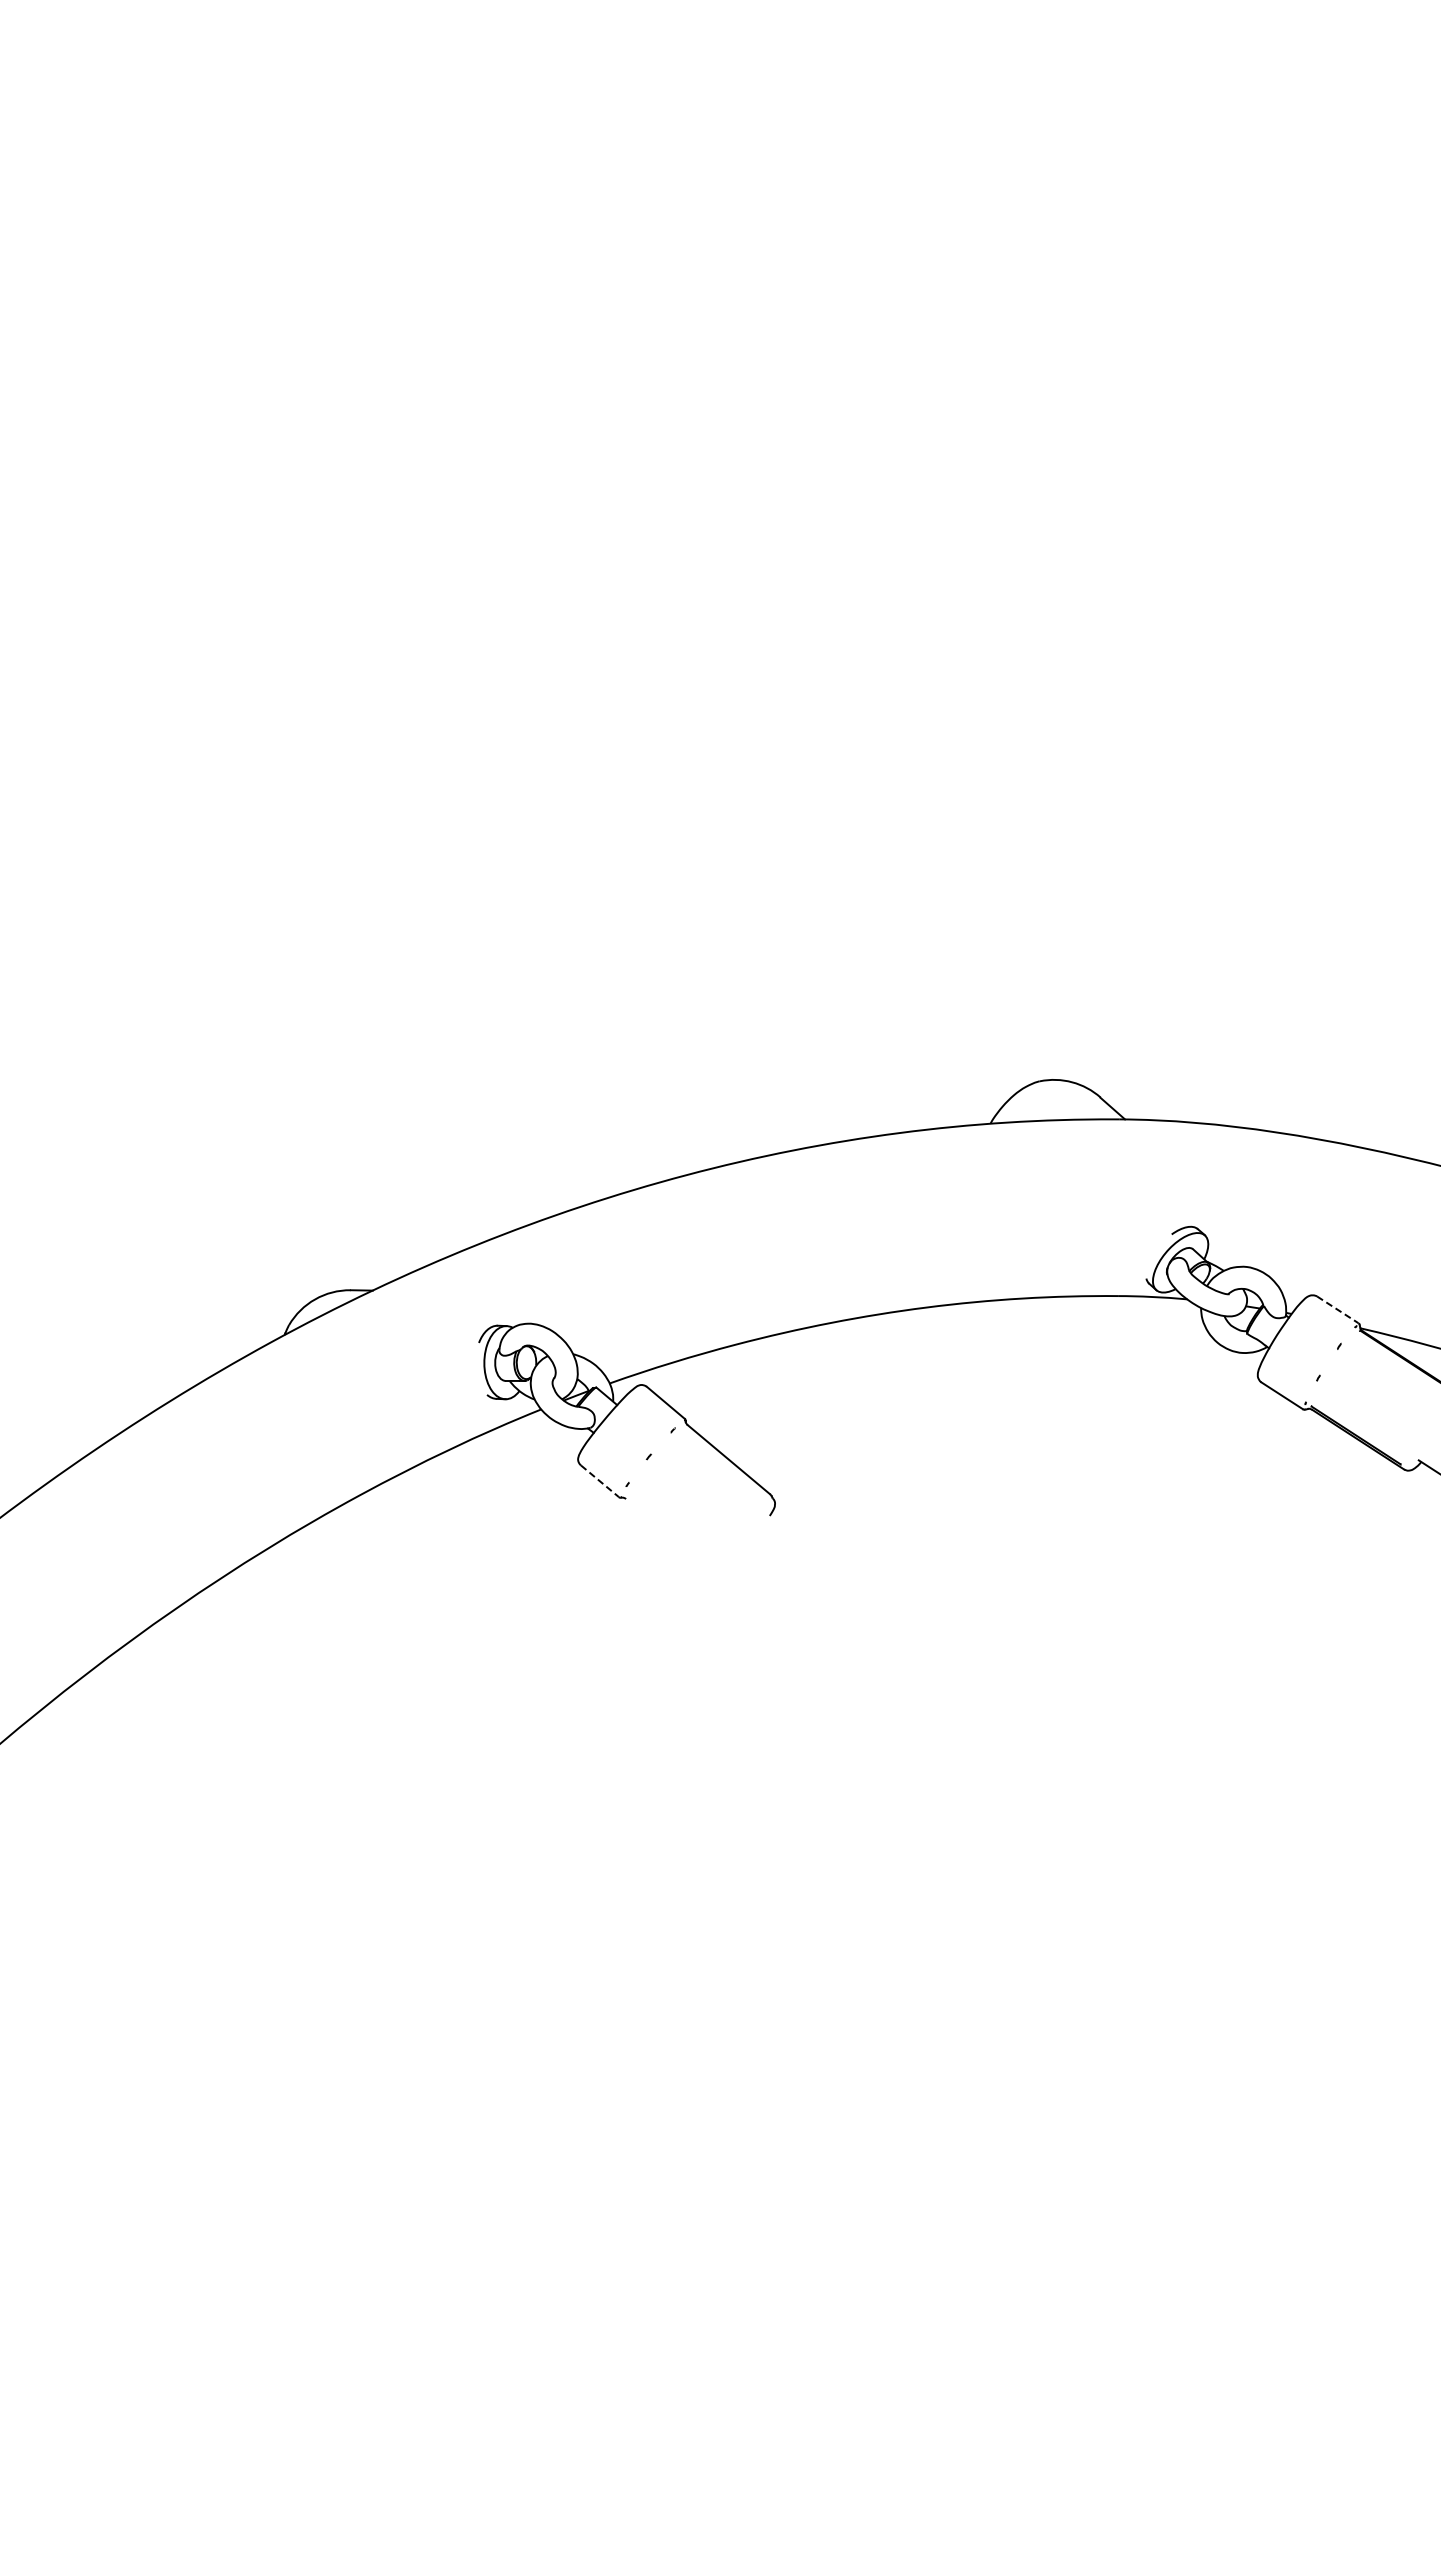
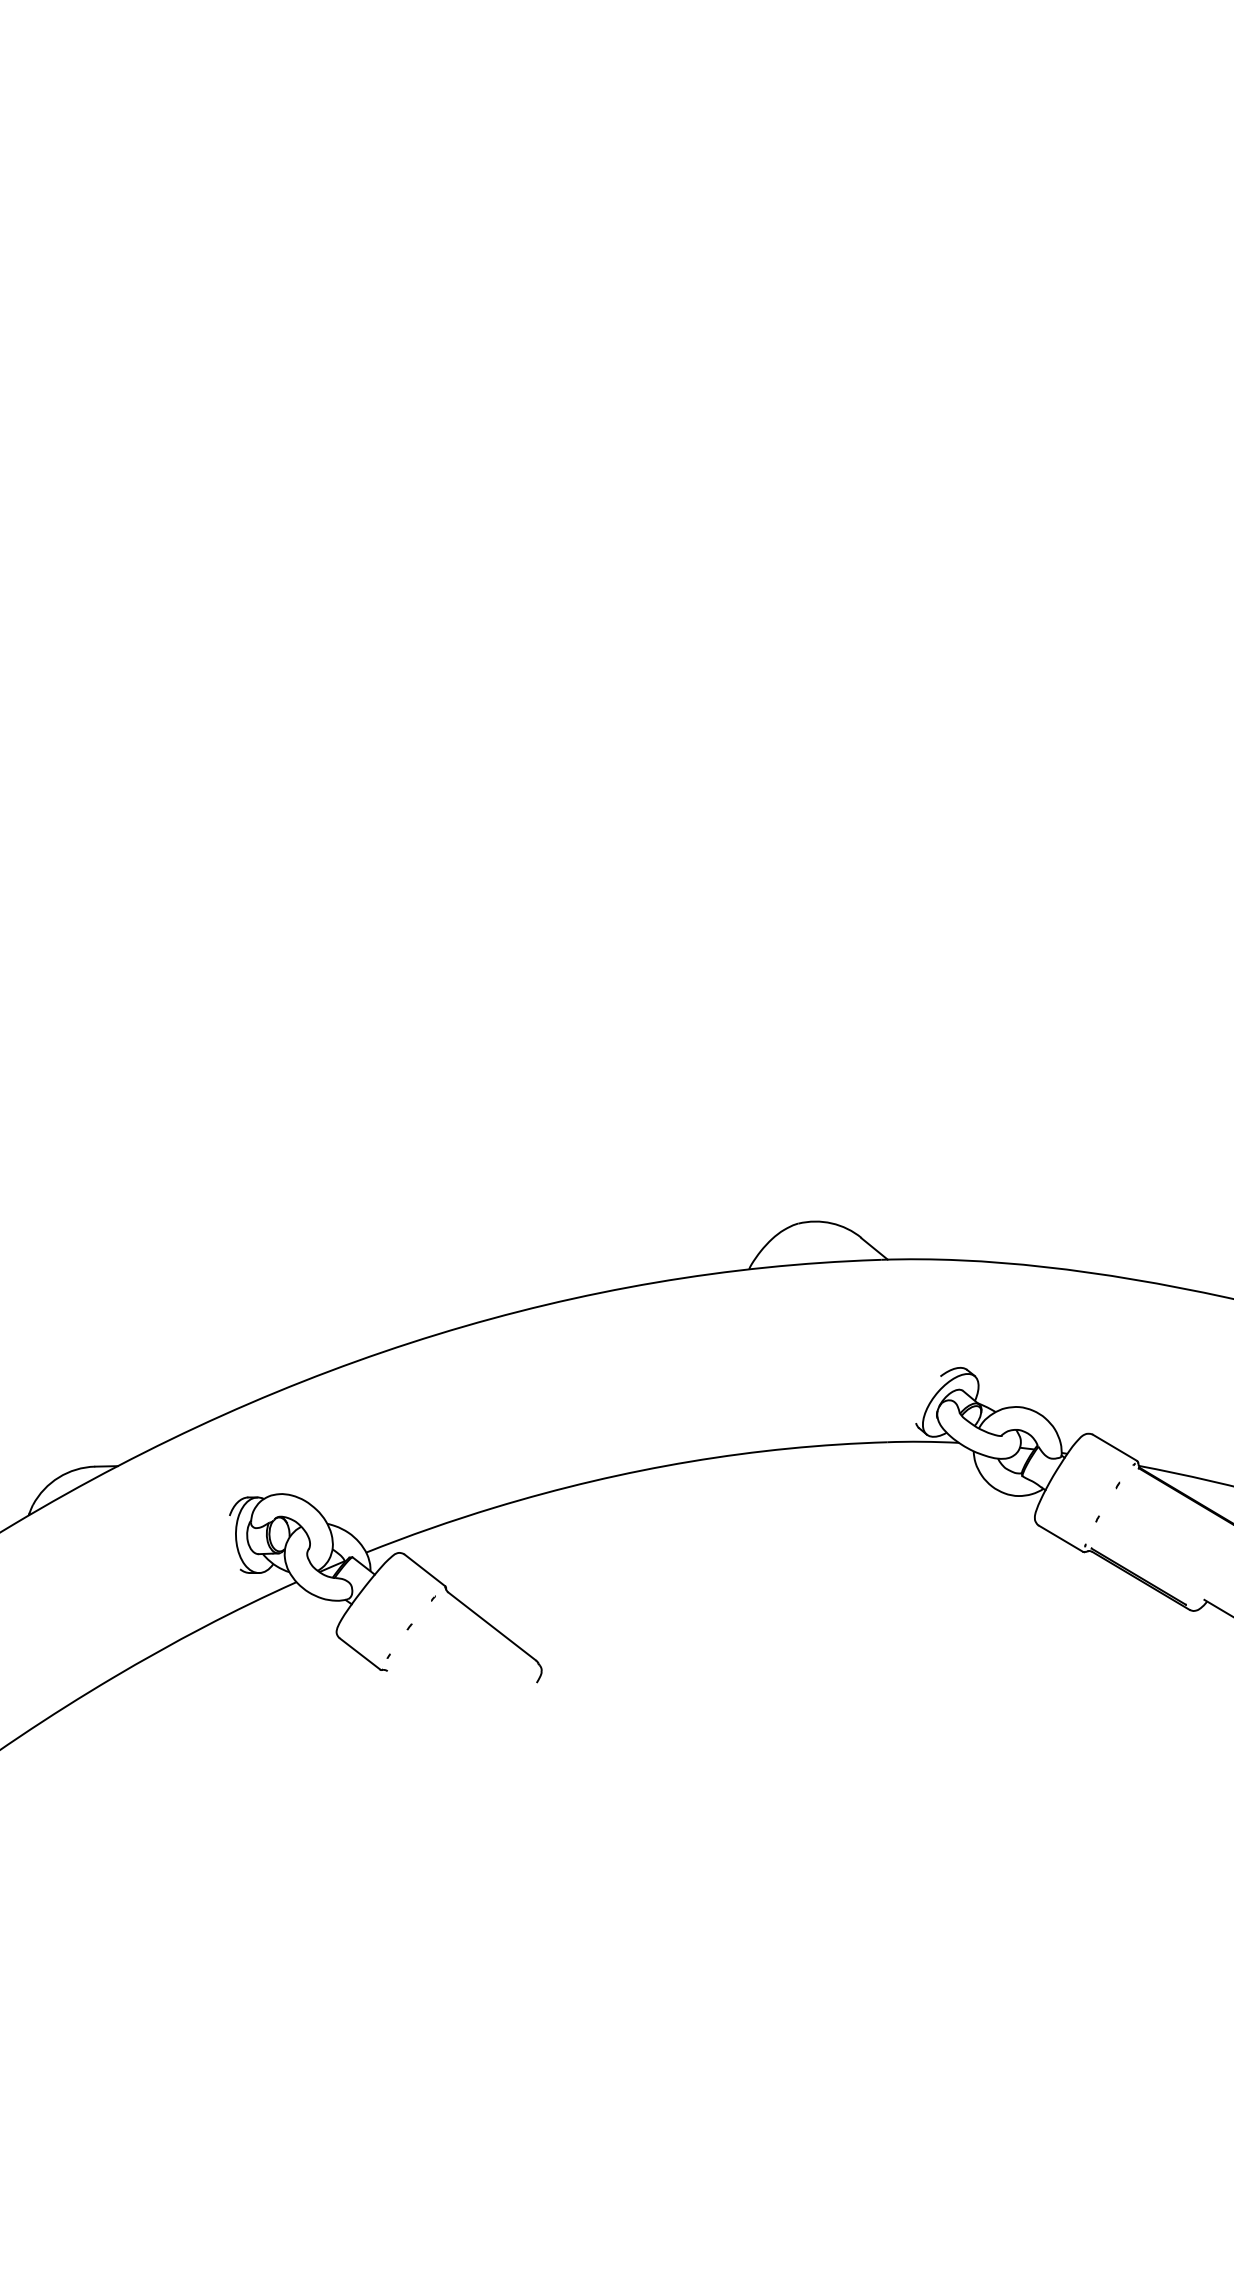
line: (1337, 1309) -> (1114, 1447), dashed -> solid
line: (599, 1481) -> (359, 1654), dashed -> solid

